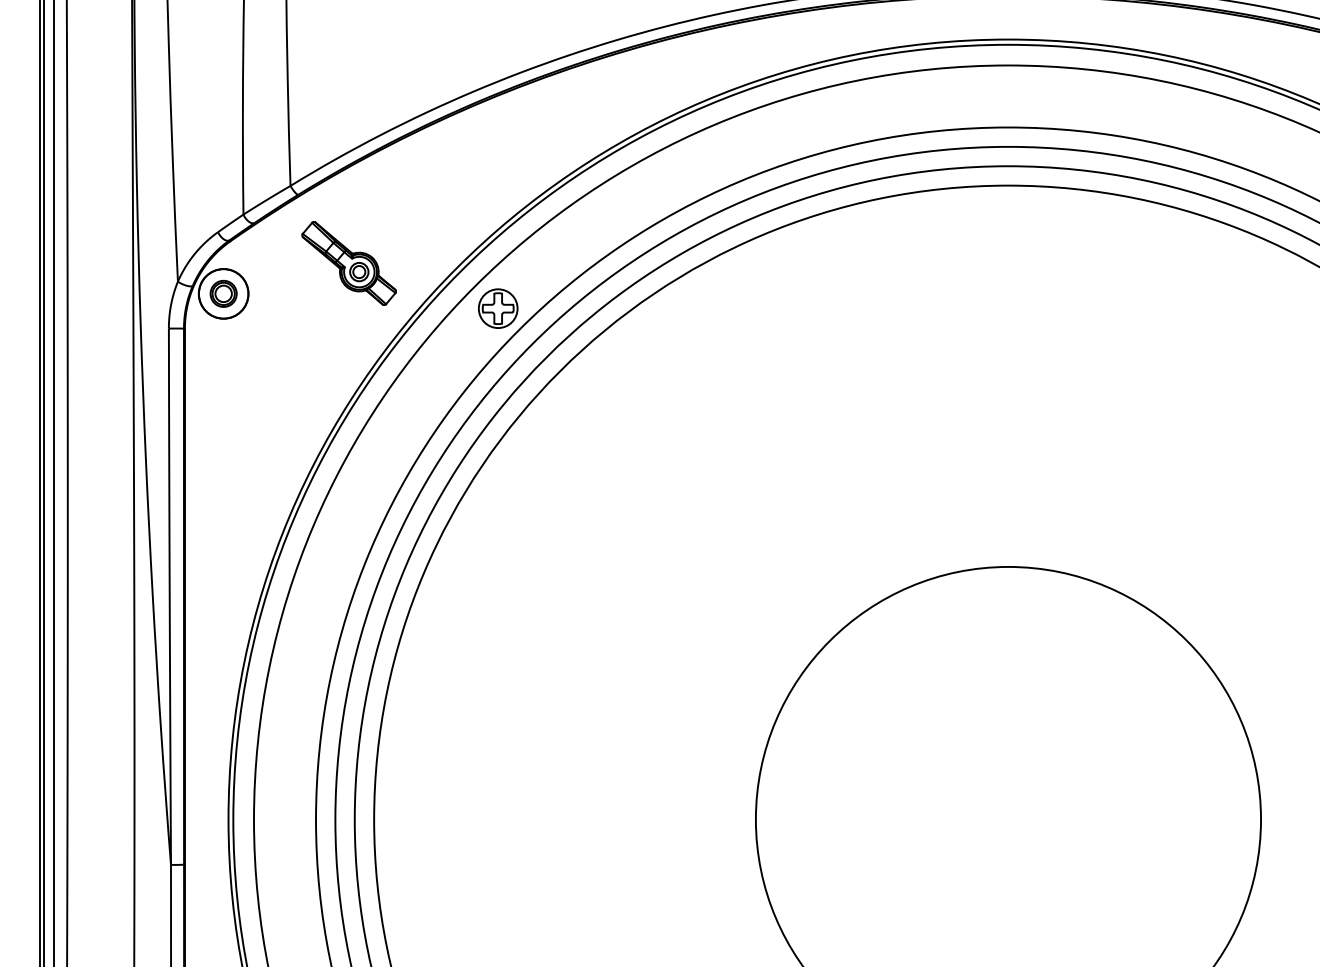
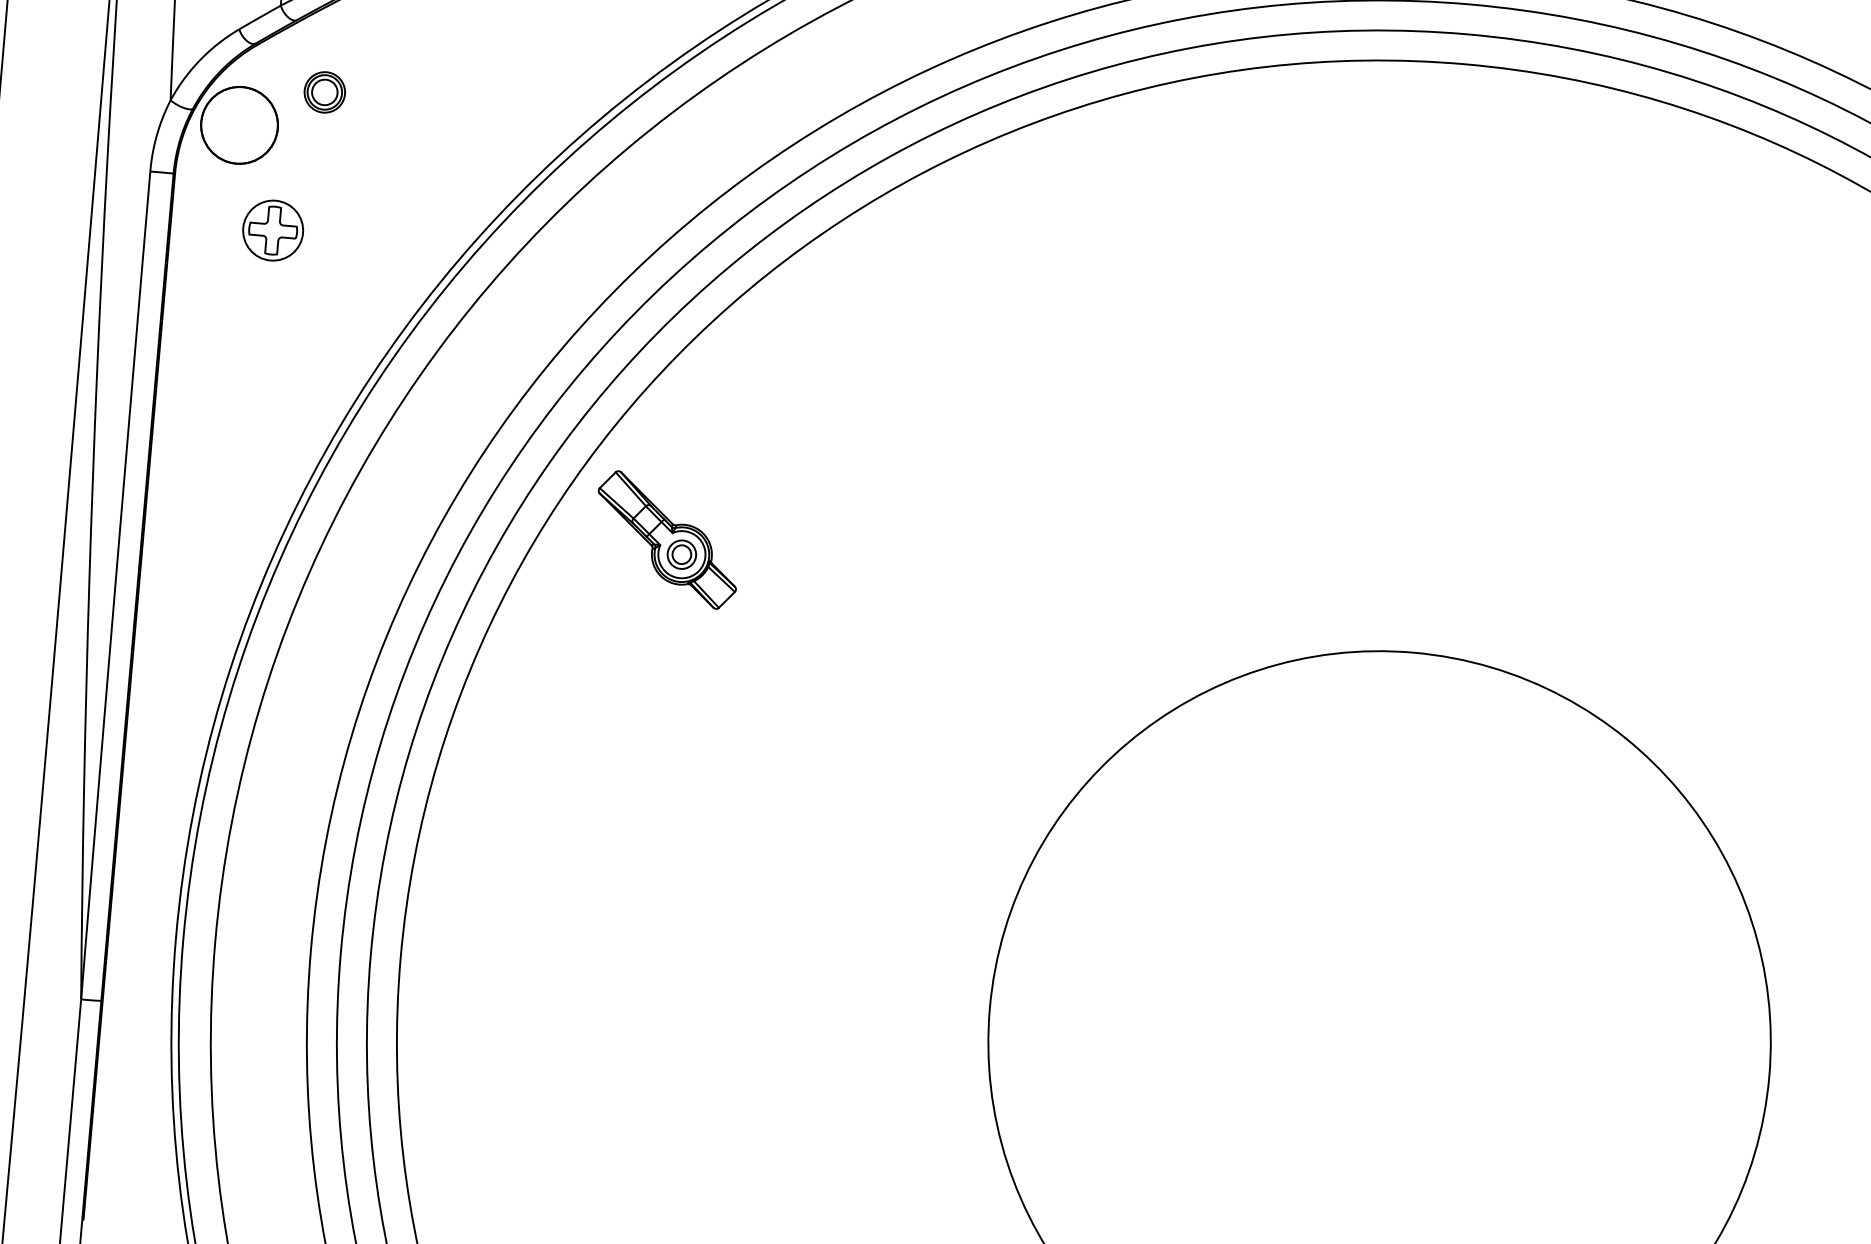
part: (348, 263) -> (666, 539), moved
part: (223, 293) -> (324, 91), moved
part: (498, 308) -> (273, 230), moved

